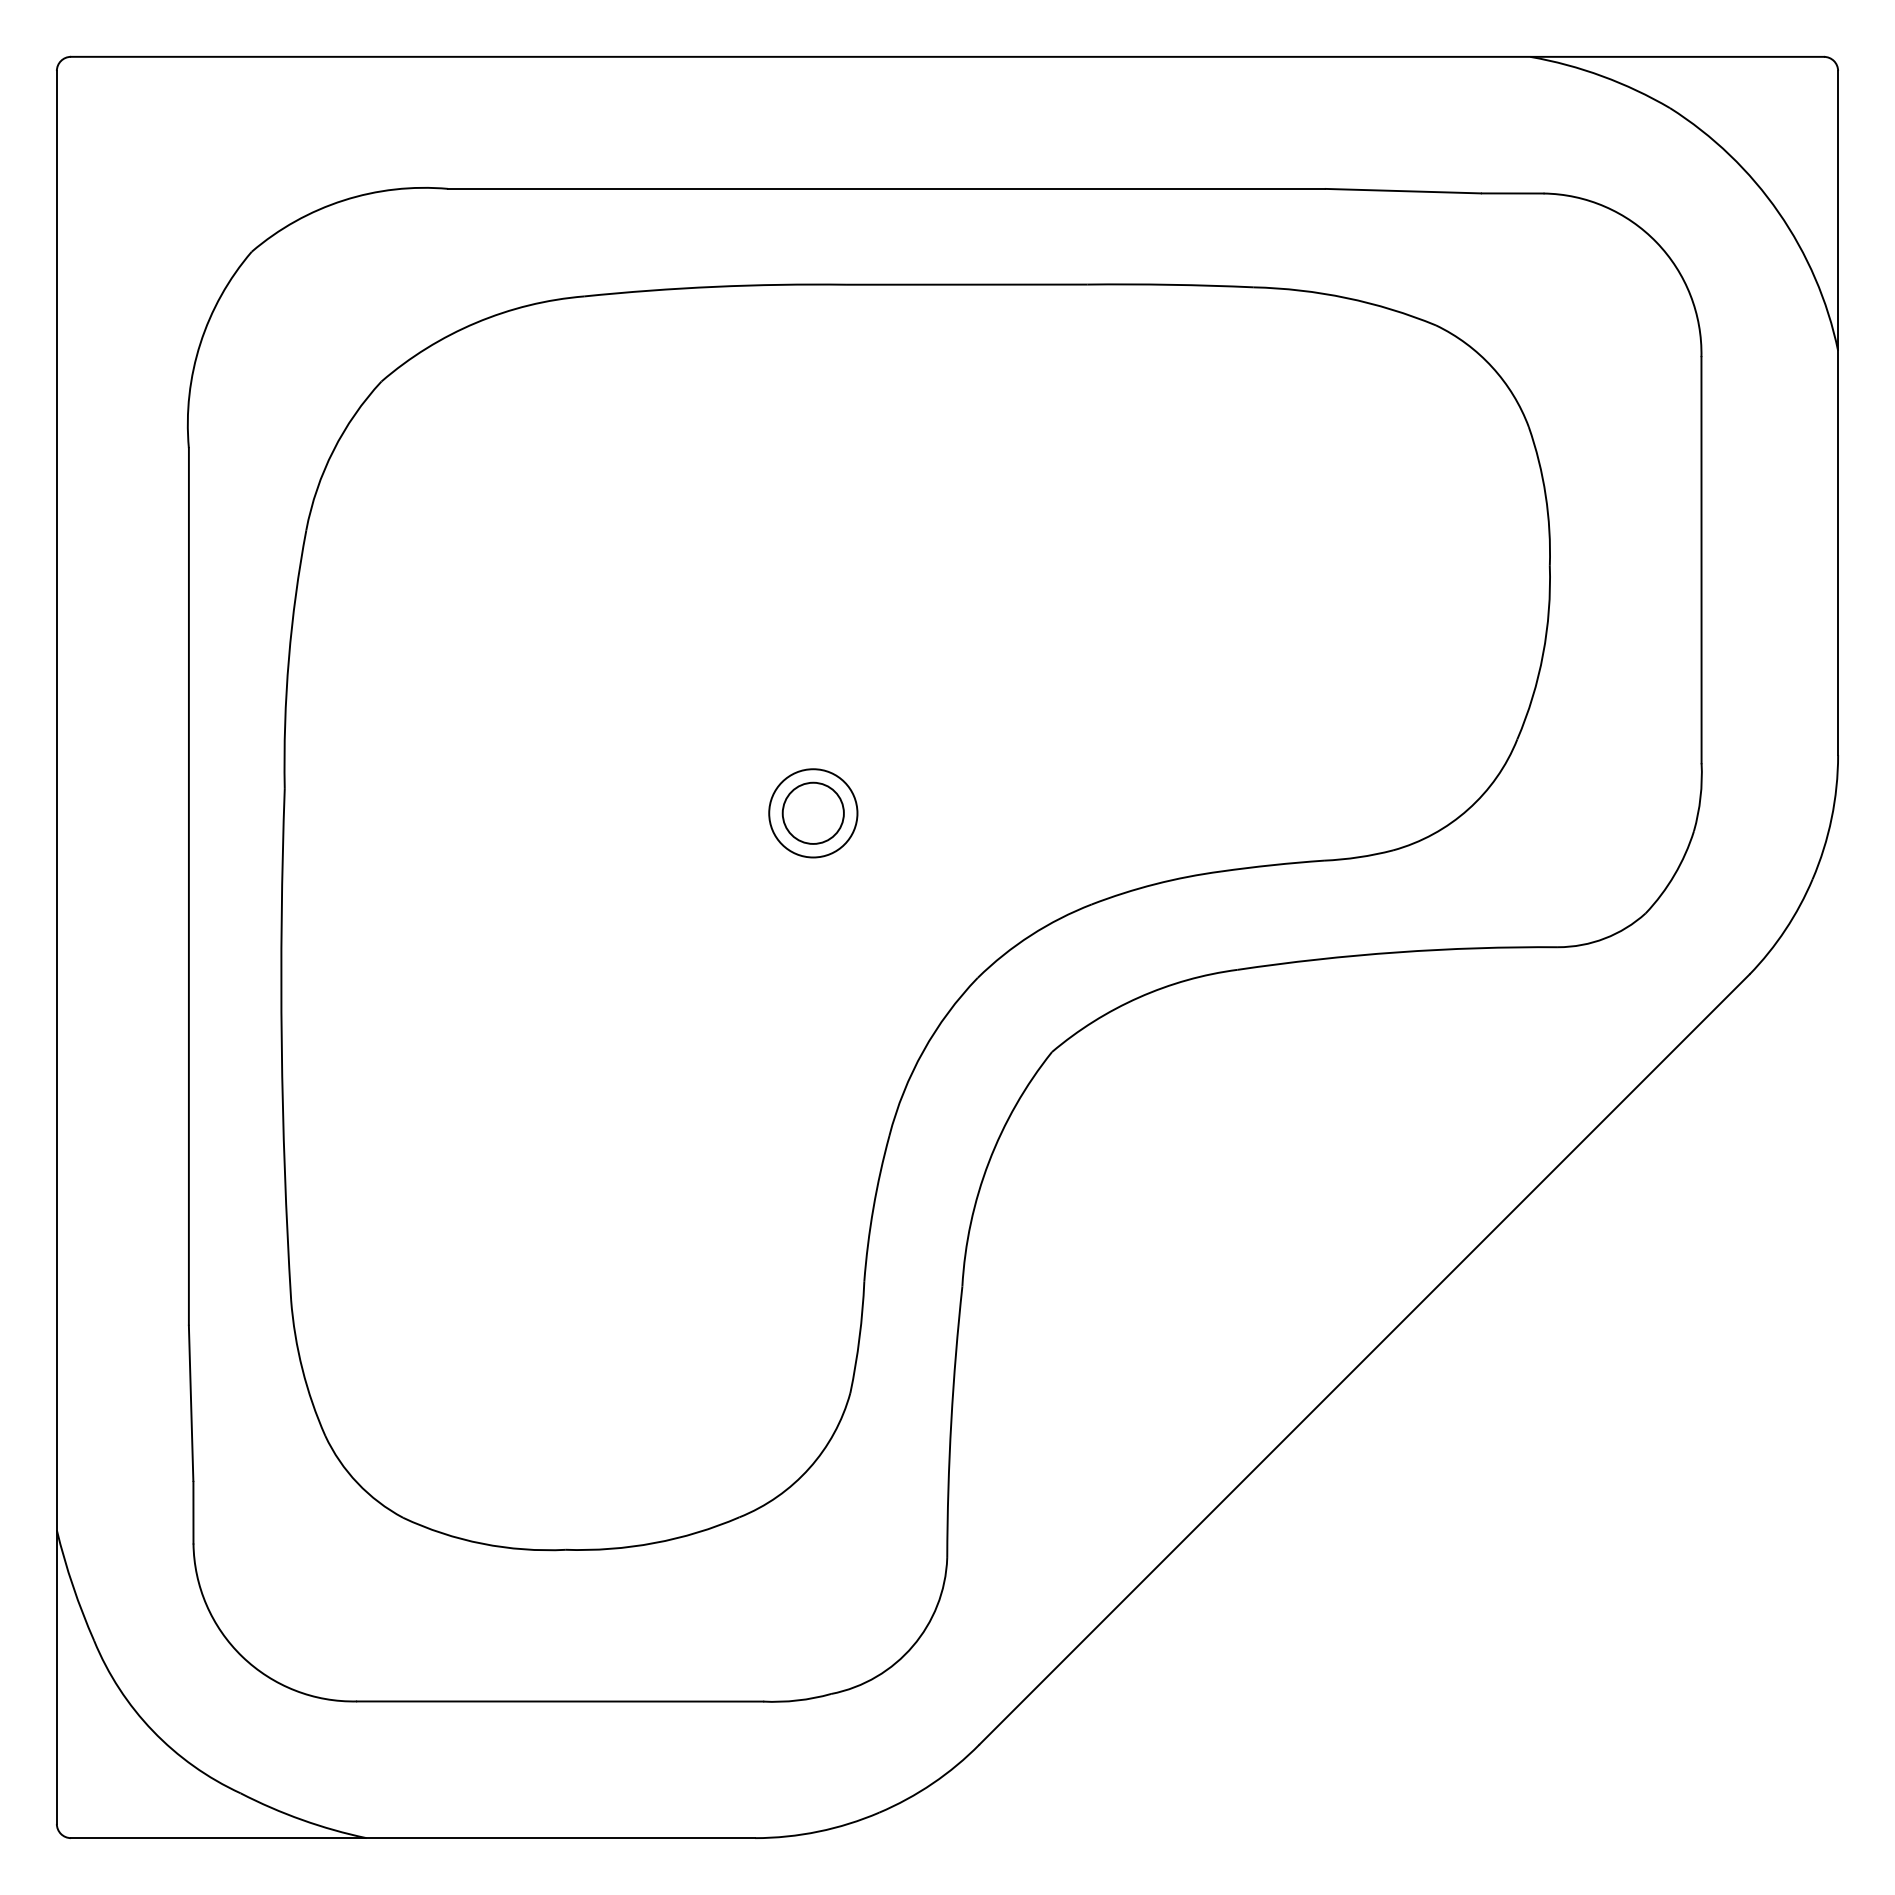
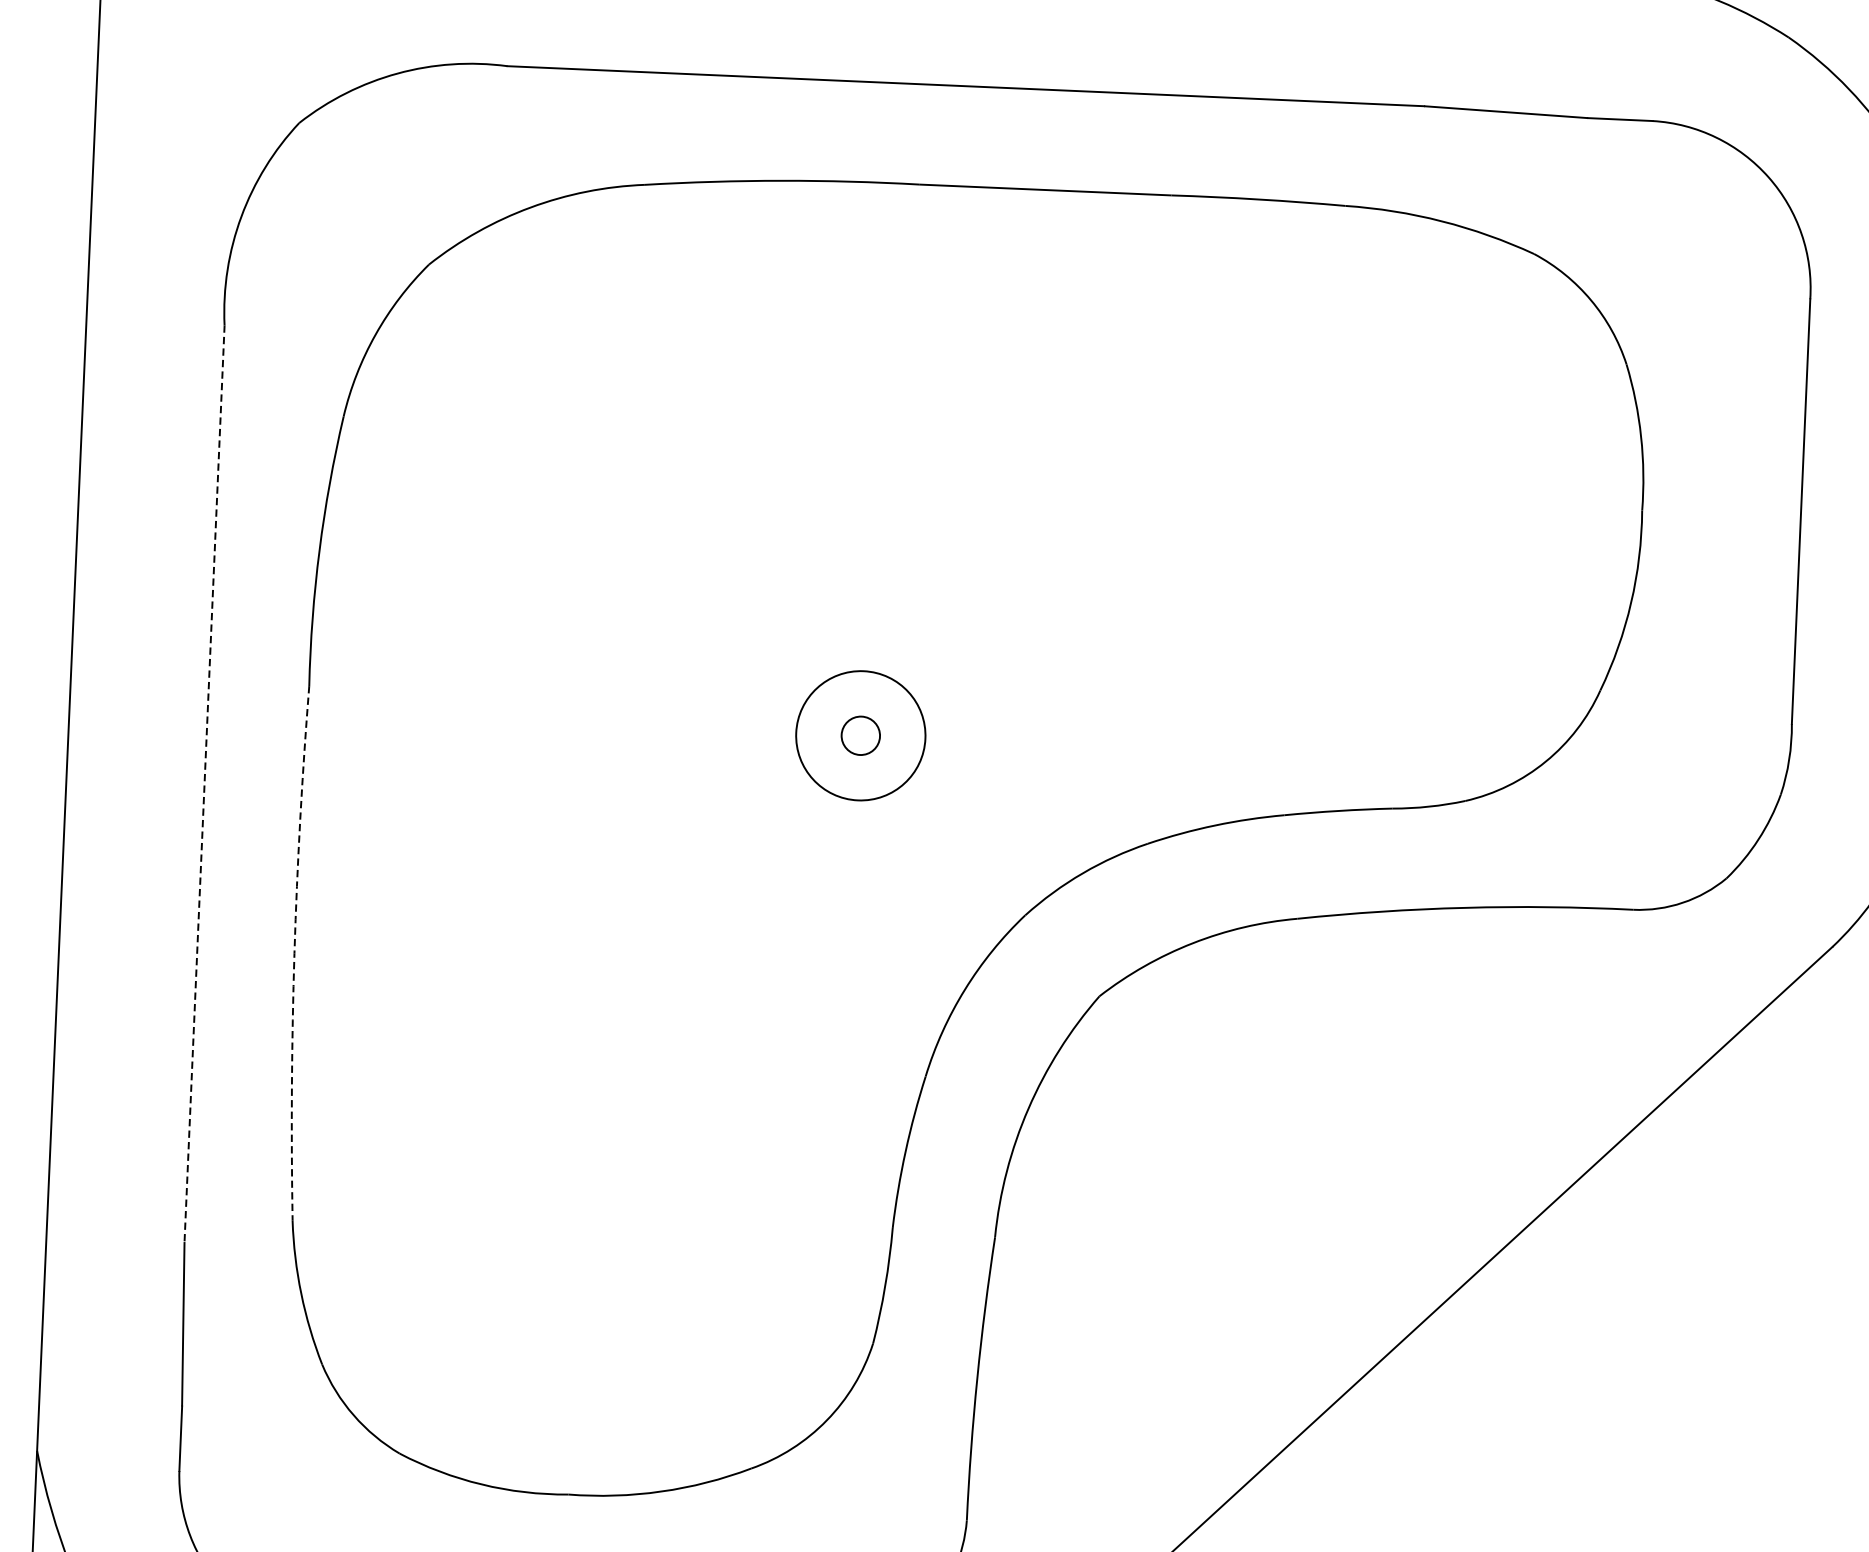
circle: (812, 812) -> (859, 734), size x0.6
circle: (813, 813) -> (860, 735), size x1.4
line: (188, 886) -> (204, 783), solid -> dashed
arc: (281, 1044) -> (294, 953), solid -> dashed

